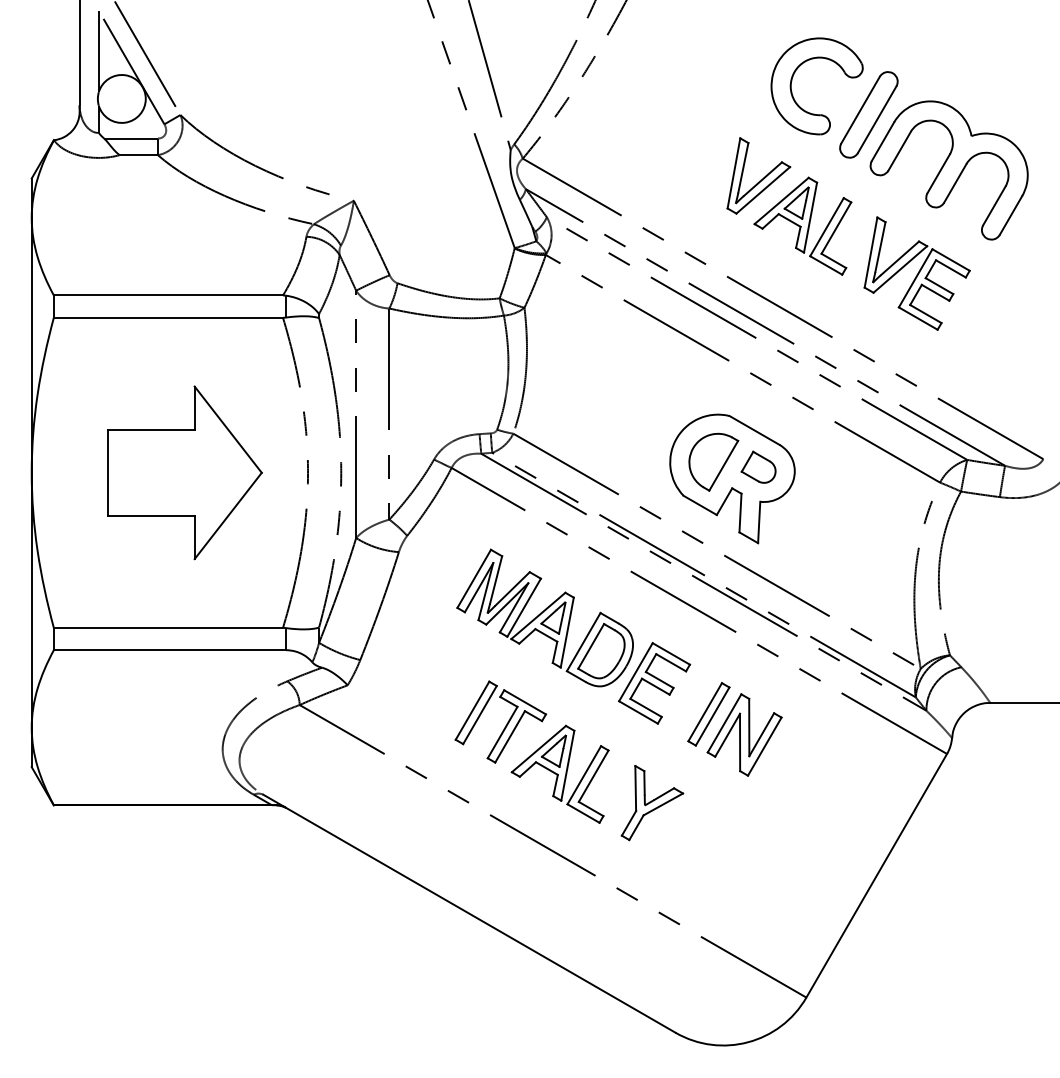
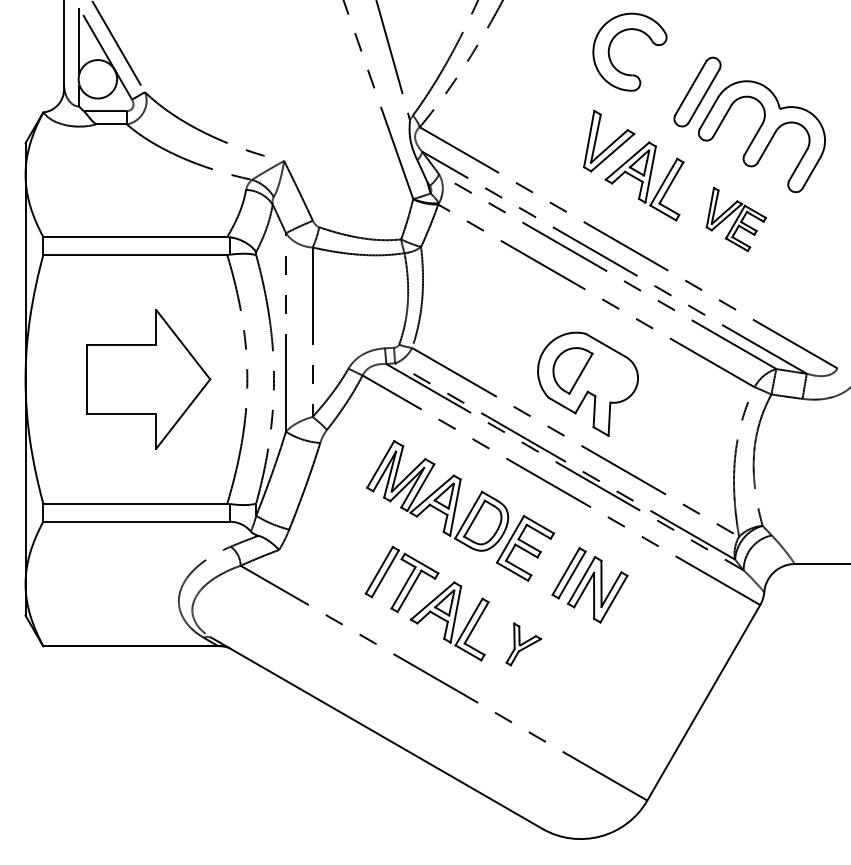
part: (794, 76) -> (611, 44), moved
part: (917, 273) -> (736, 219), size x0.7
part: (757, 466) -> (608, 374), removed
part: (652, 803) -> (523, 644), size x0.7

